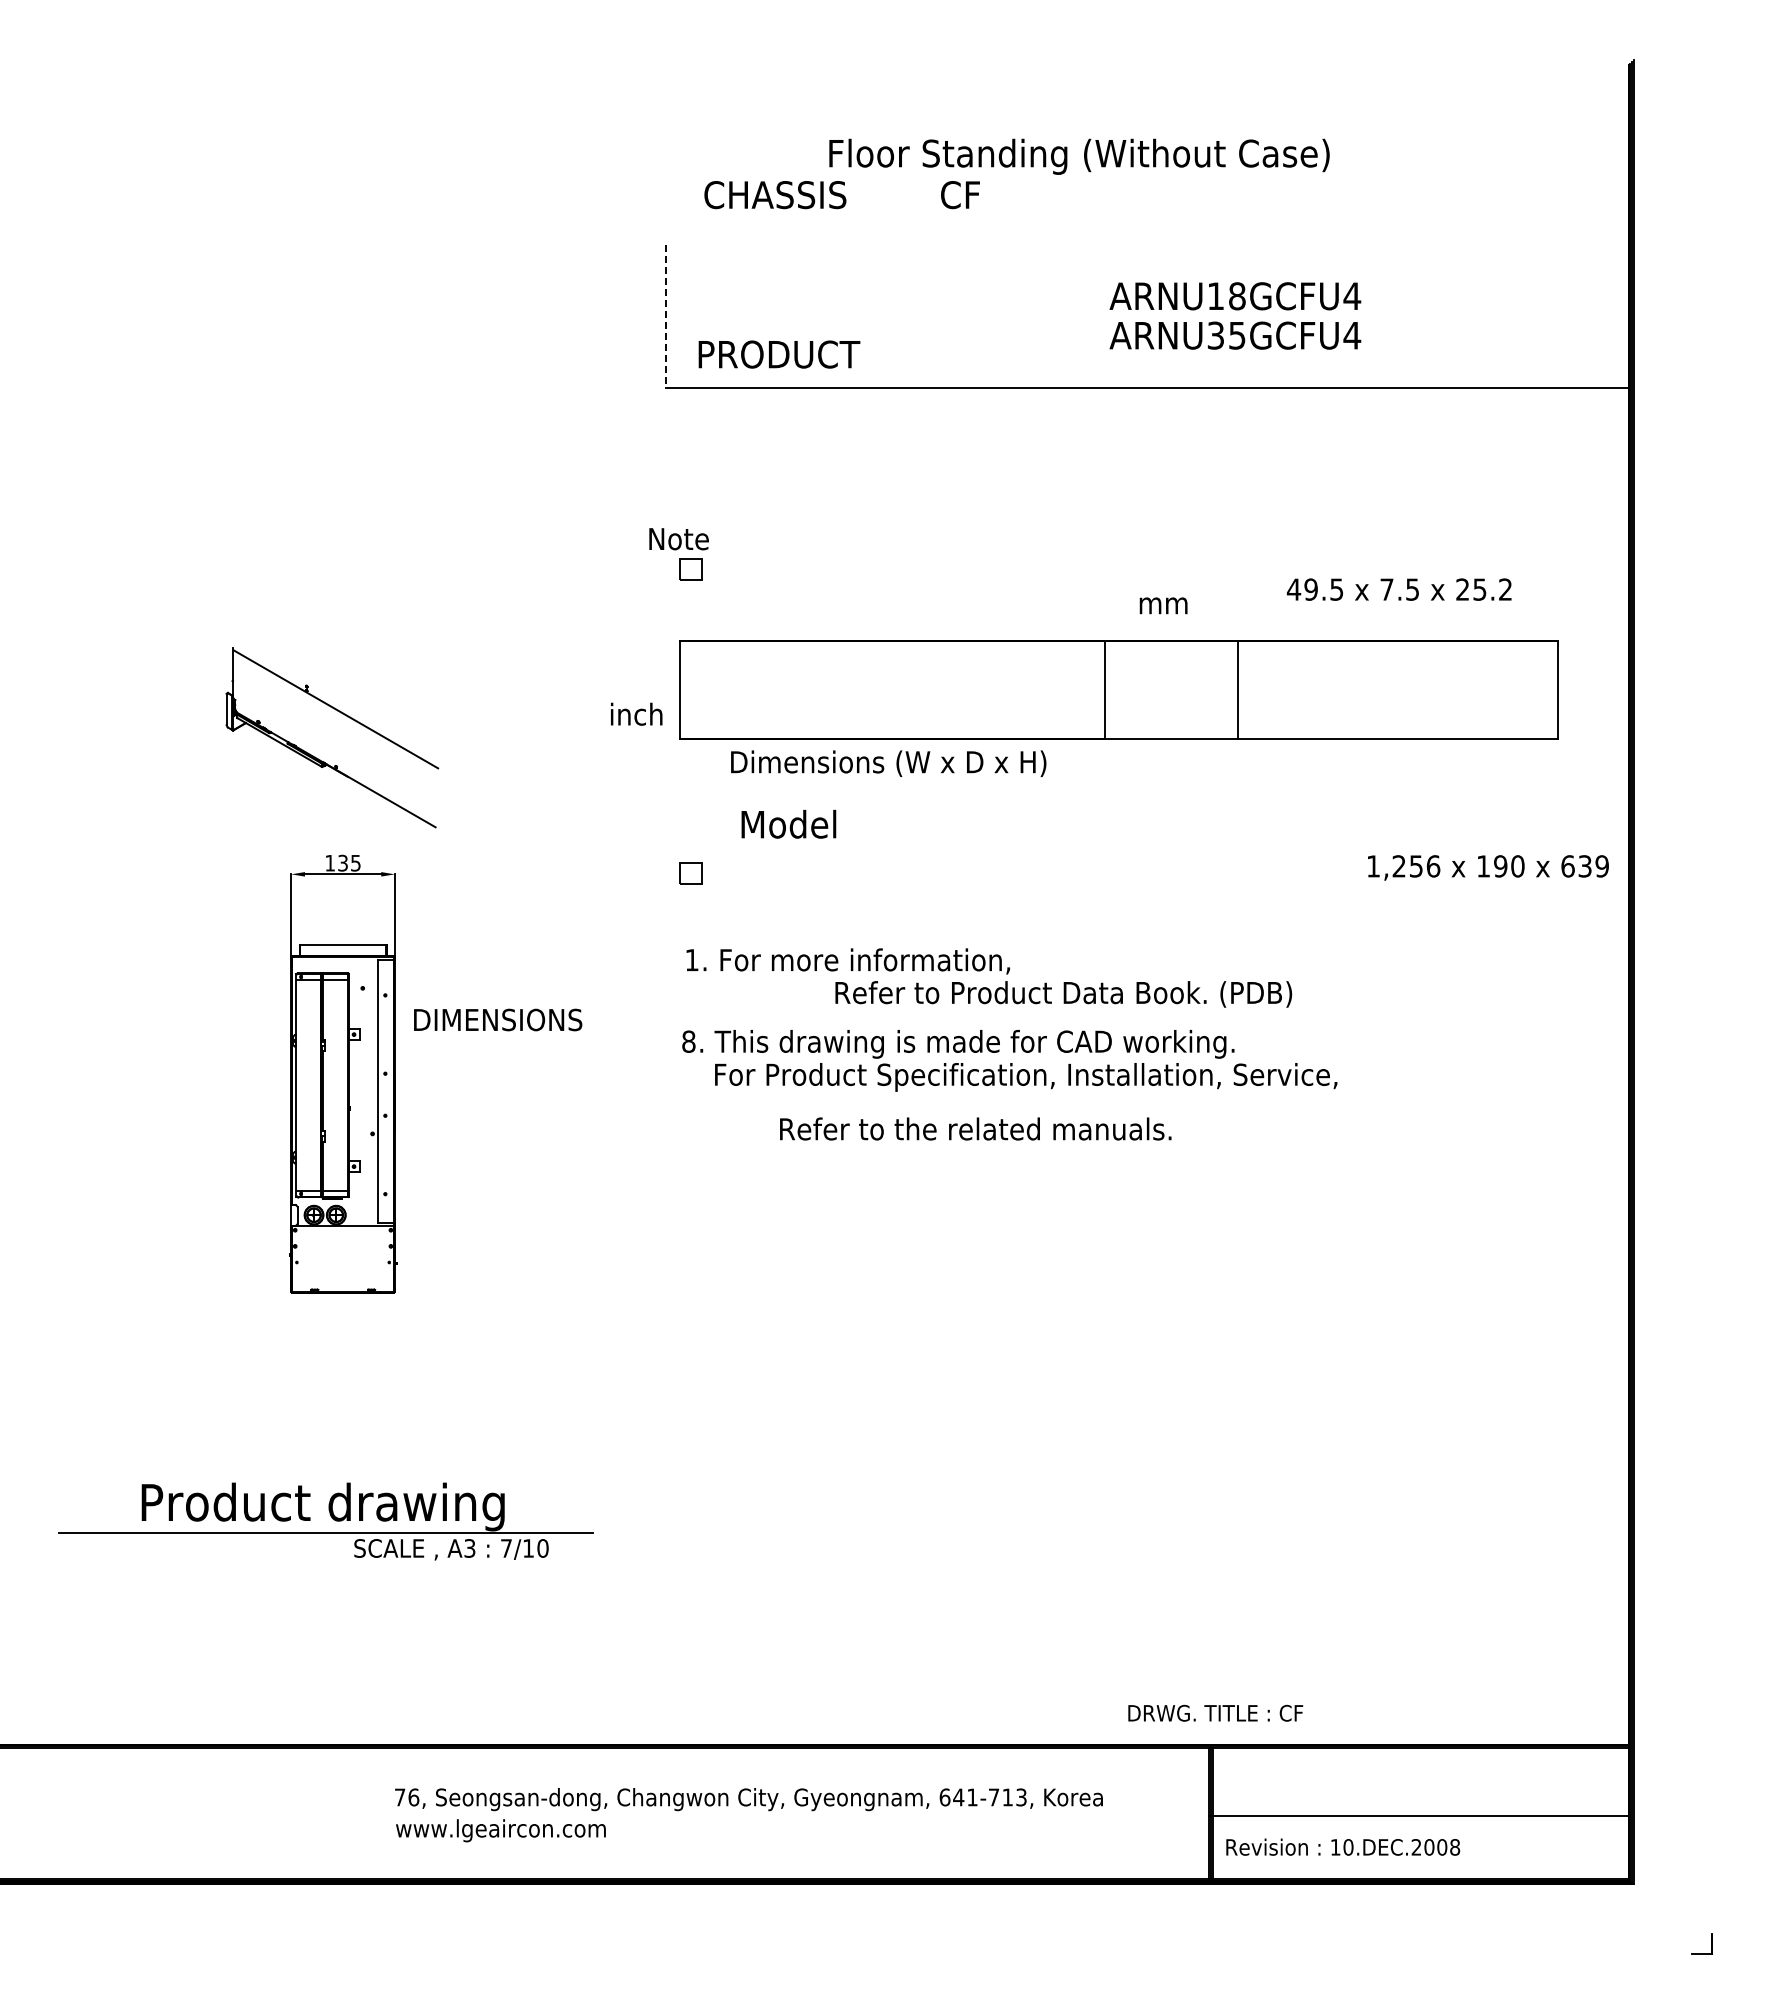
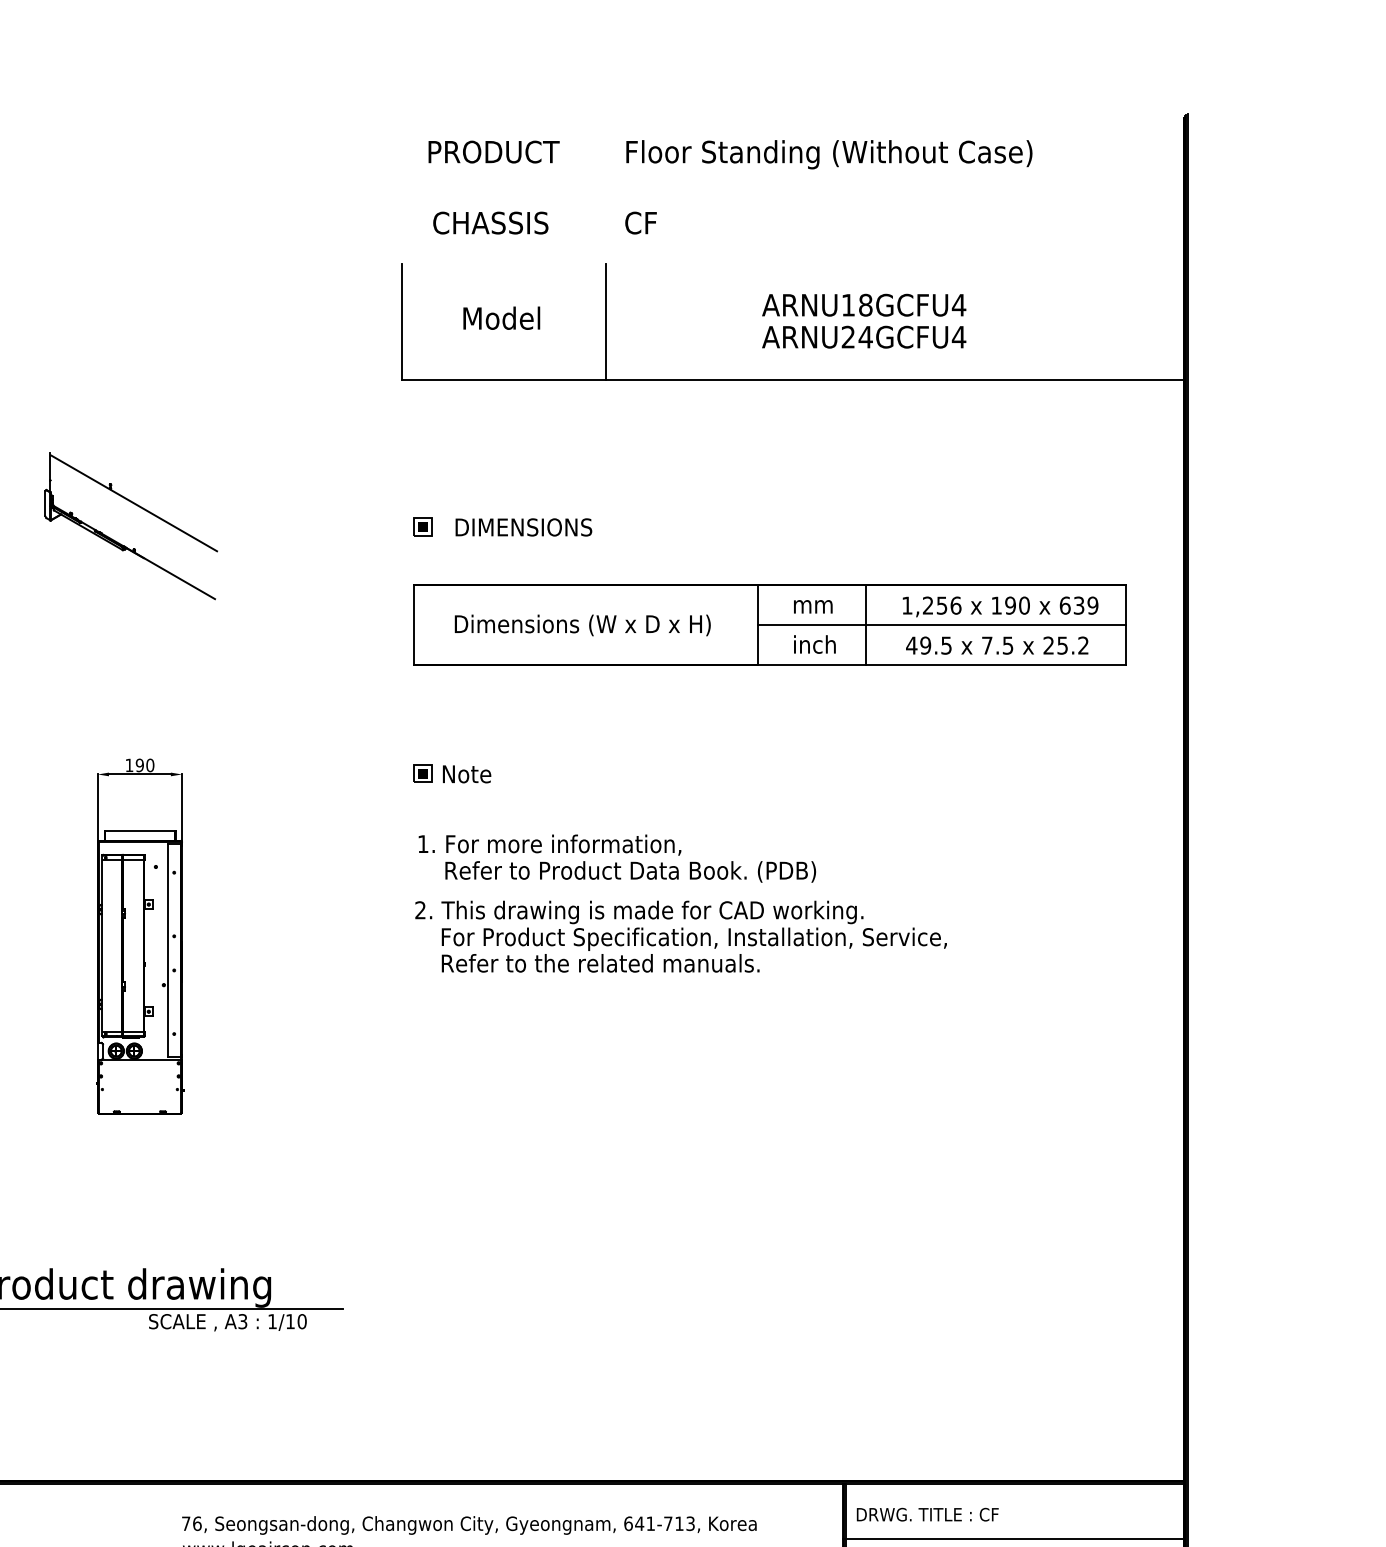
text: (1079, 156) -> (829, 154), moved
line: (666, 316) -> (402, 321), dashed -> solid
line: (916, 316) -> (605, 321), added
text: (1226, 335) -> (856, 337), ARNU35GCFU4 -> ARNU24GCFU4
text: (779, 354) -> (494, 152), moved
text: (678, 539) -> (466, 774), moved
fill: (691, 569) -> (422, 527), added
text: (1398, 589) -> (996, 645), moved
text: (1163, 605) -> (813, 606), moved
line: (1331, 690) -> (942, 625), added
text: (636, 713) -> (814, 643), moved
part: (347, 717) -> (143, 509), moved
text: (888, 763) -> (582, 625), moved
text: (788, 823) -> (501, 317), moved
text: (349, 862) -> (145, 764), 135 -> 190
text: (1488, 867) -> (1000, 606), moved
fill: (691, 873) -> (422, 773), added
text: (1063, 994) -> (630, 871), moved
text: (498, 1019) -> (524, 527), moved
text: (688, 1041) -> (420, 910), 8. -> 2.
text: (975, 1128) -> (600, 962), moved
text: (506, 1548) -> (272, 1321), 7/10 -> 1/10
text: (1215, 1712) -> (927, 1514), moved

